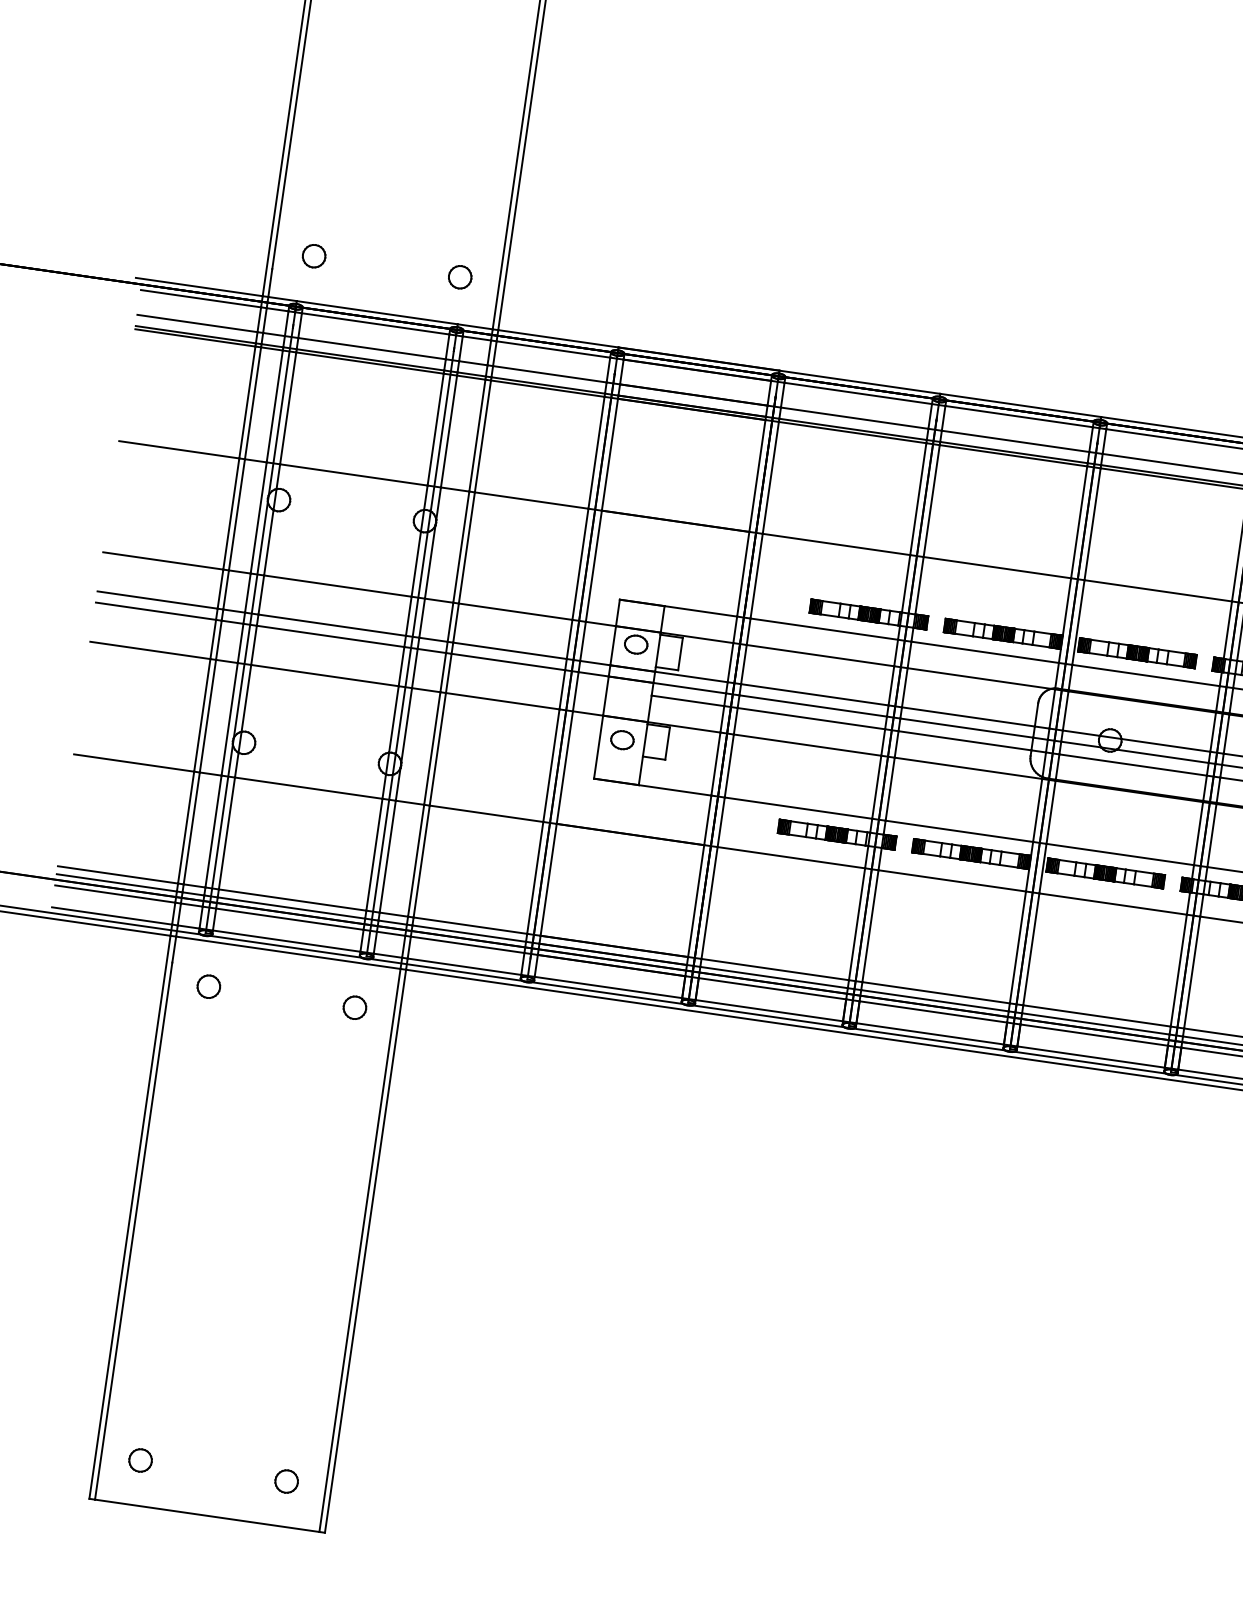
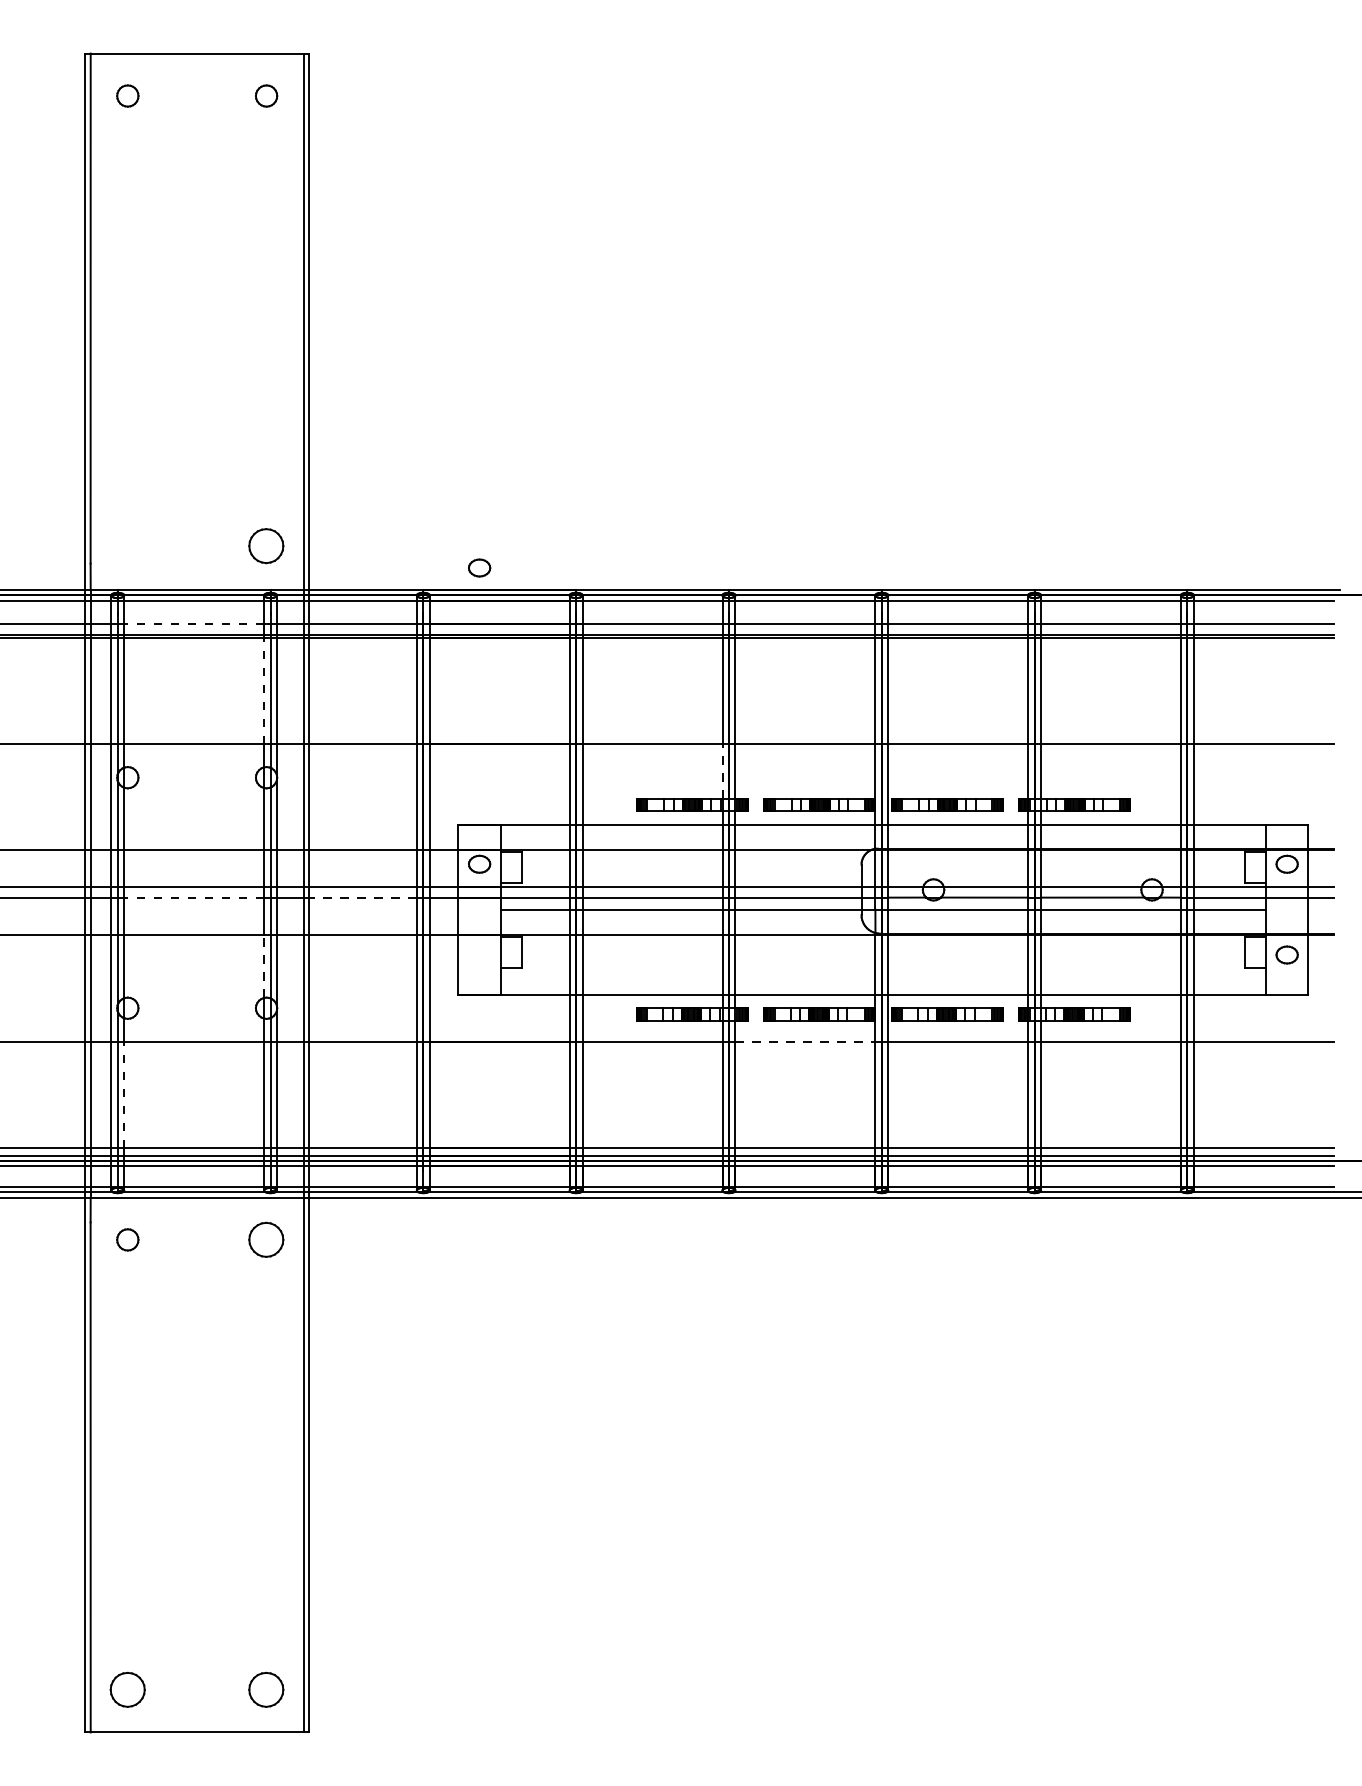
part: (313, 255) -> (127, 545), removed
part: (460, 276) -> (266, 545), size x1.6
line: (371, 348) -> (193, 624), solid -> dashed
line: (436, 429) -> (264, 690), solid -> dashed
line: (906, 583) -> (722, 771), solid -> dashed
line: (329, 636) -> (193, 897), solid -> dashed
line: (508, 661) -> (363, 897), solid -> dashed
line: (394, 719) -> (264, 966), solid -> dashed
part: (622, 739) -> (479, 567), moved
line: (227, 833) -> (124, 1094), solid -> dashed
line: (952, 880) -> (805, 1041), solid -> dashed
part: (354, 1007) -> (266, 1239), size x1.6
part: (140, 1460) -> (127, 1689), size x1.6
part: (286, 1481) -> (266, 1689), size x1.6

